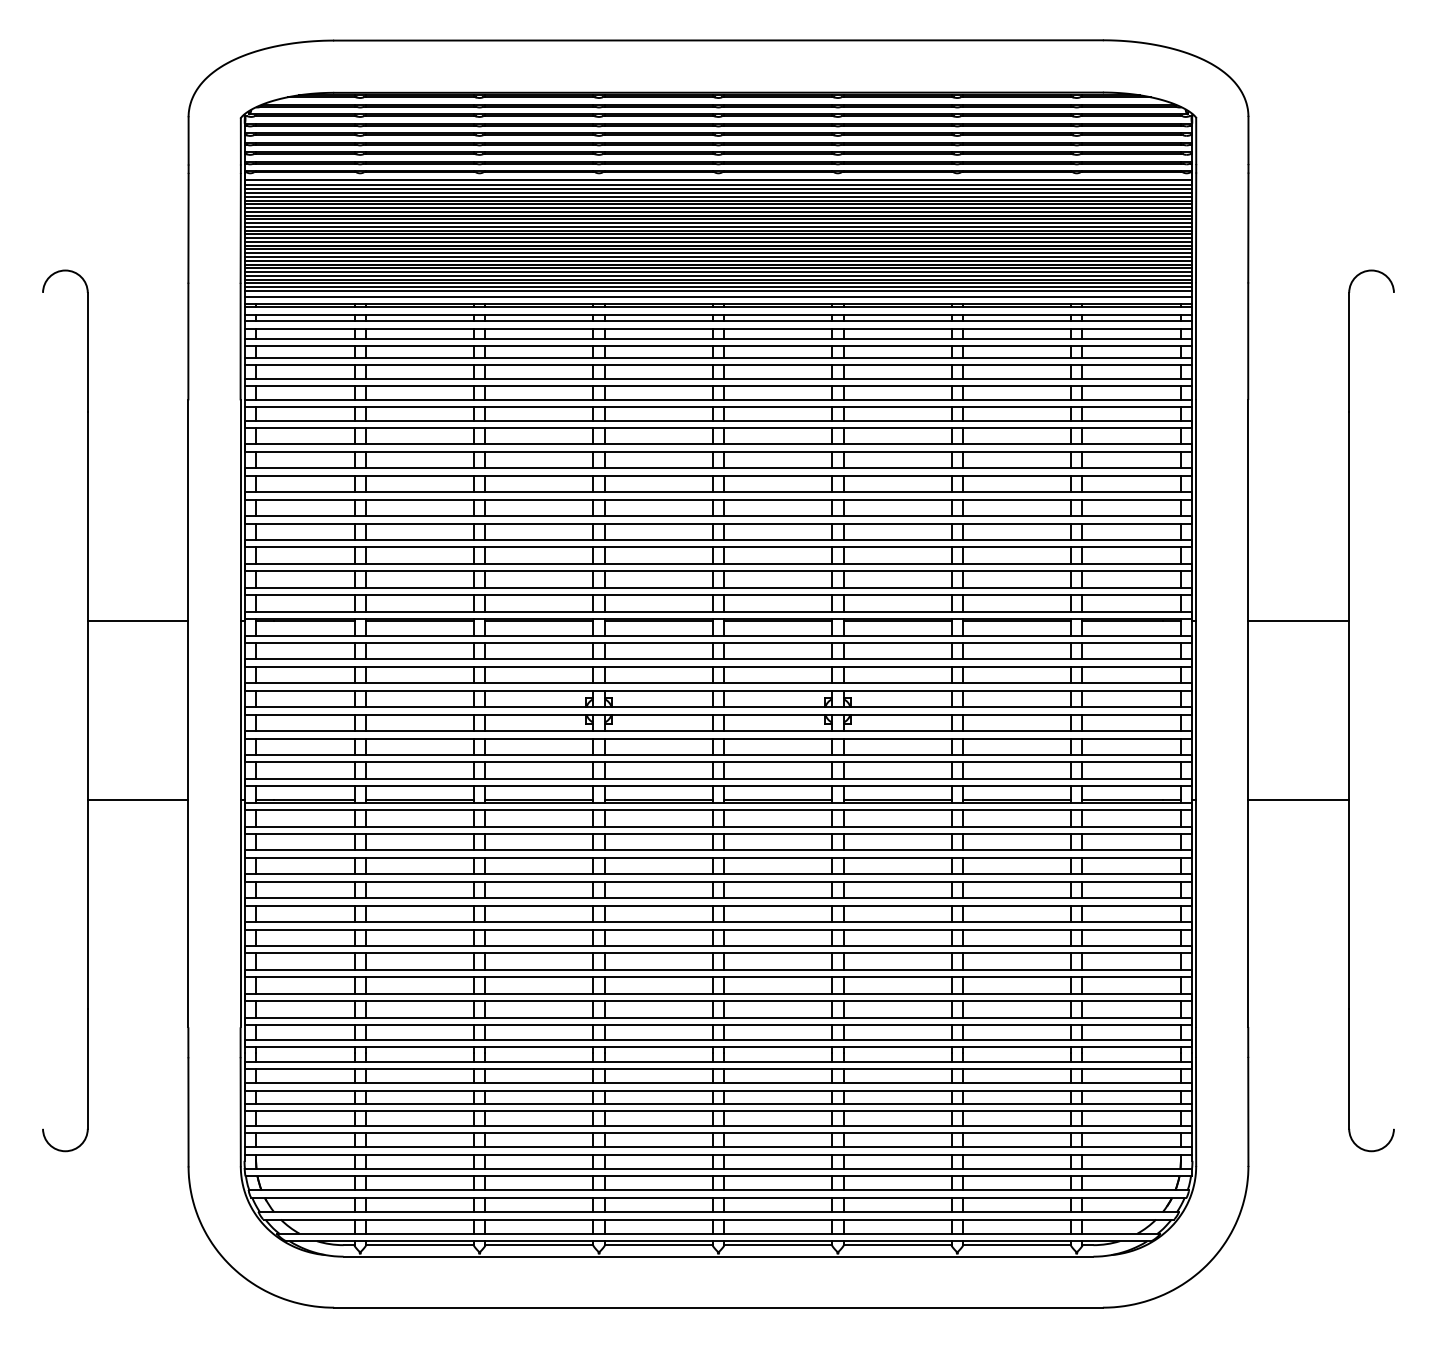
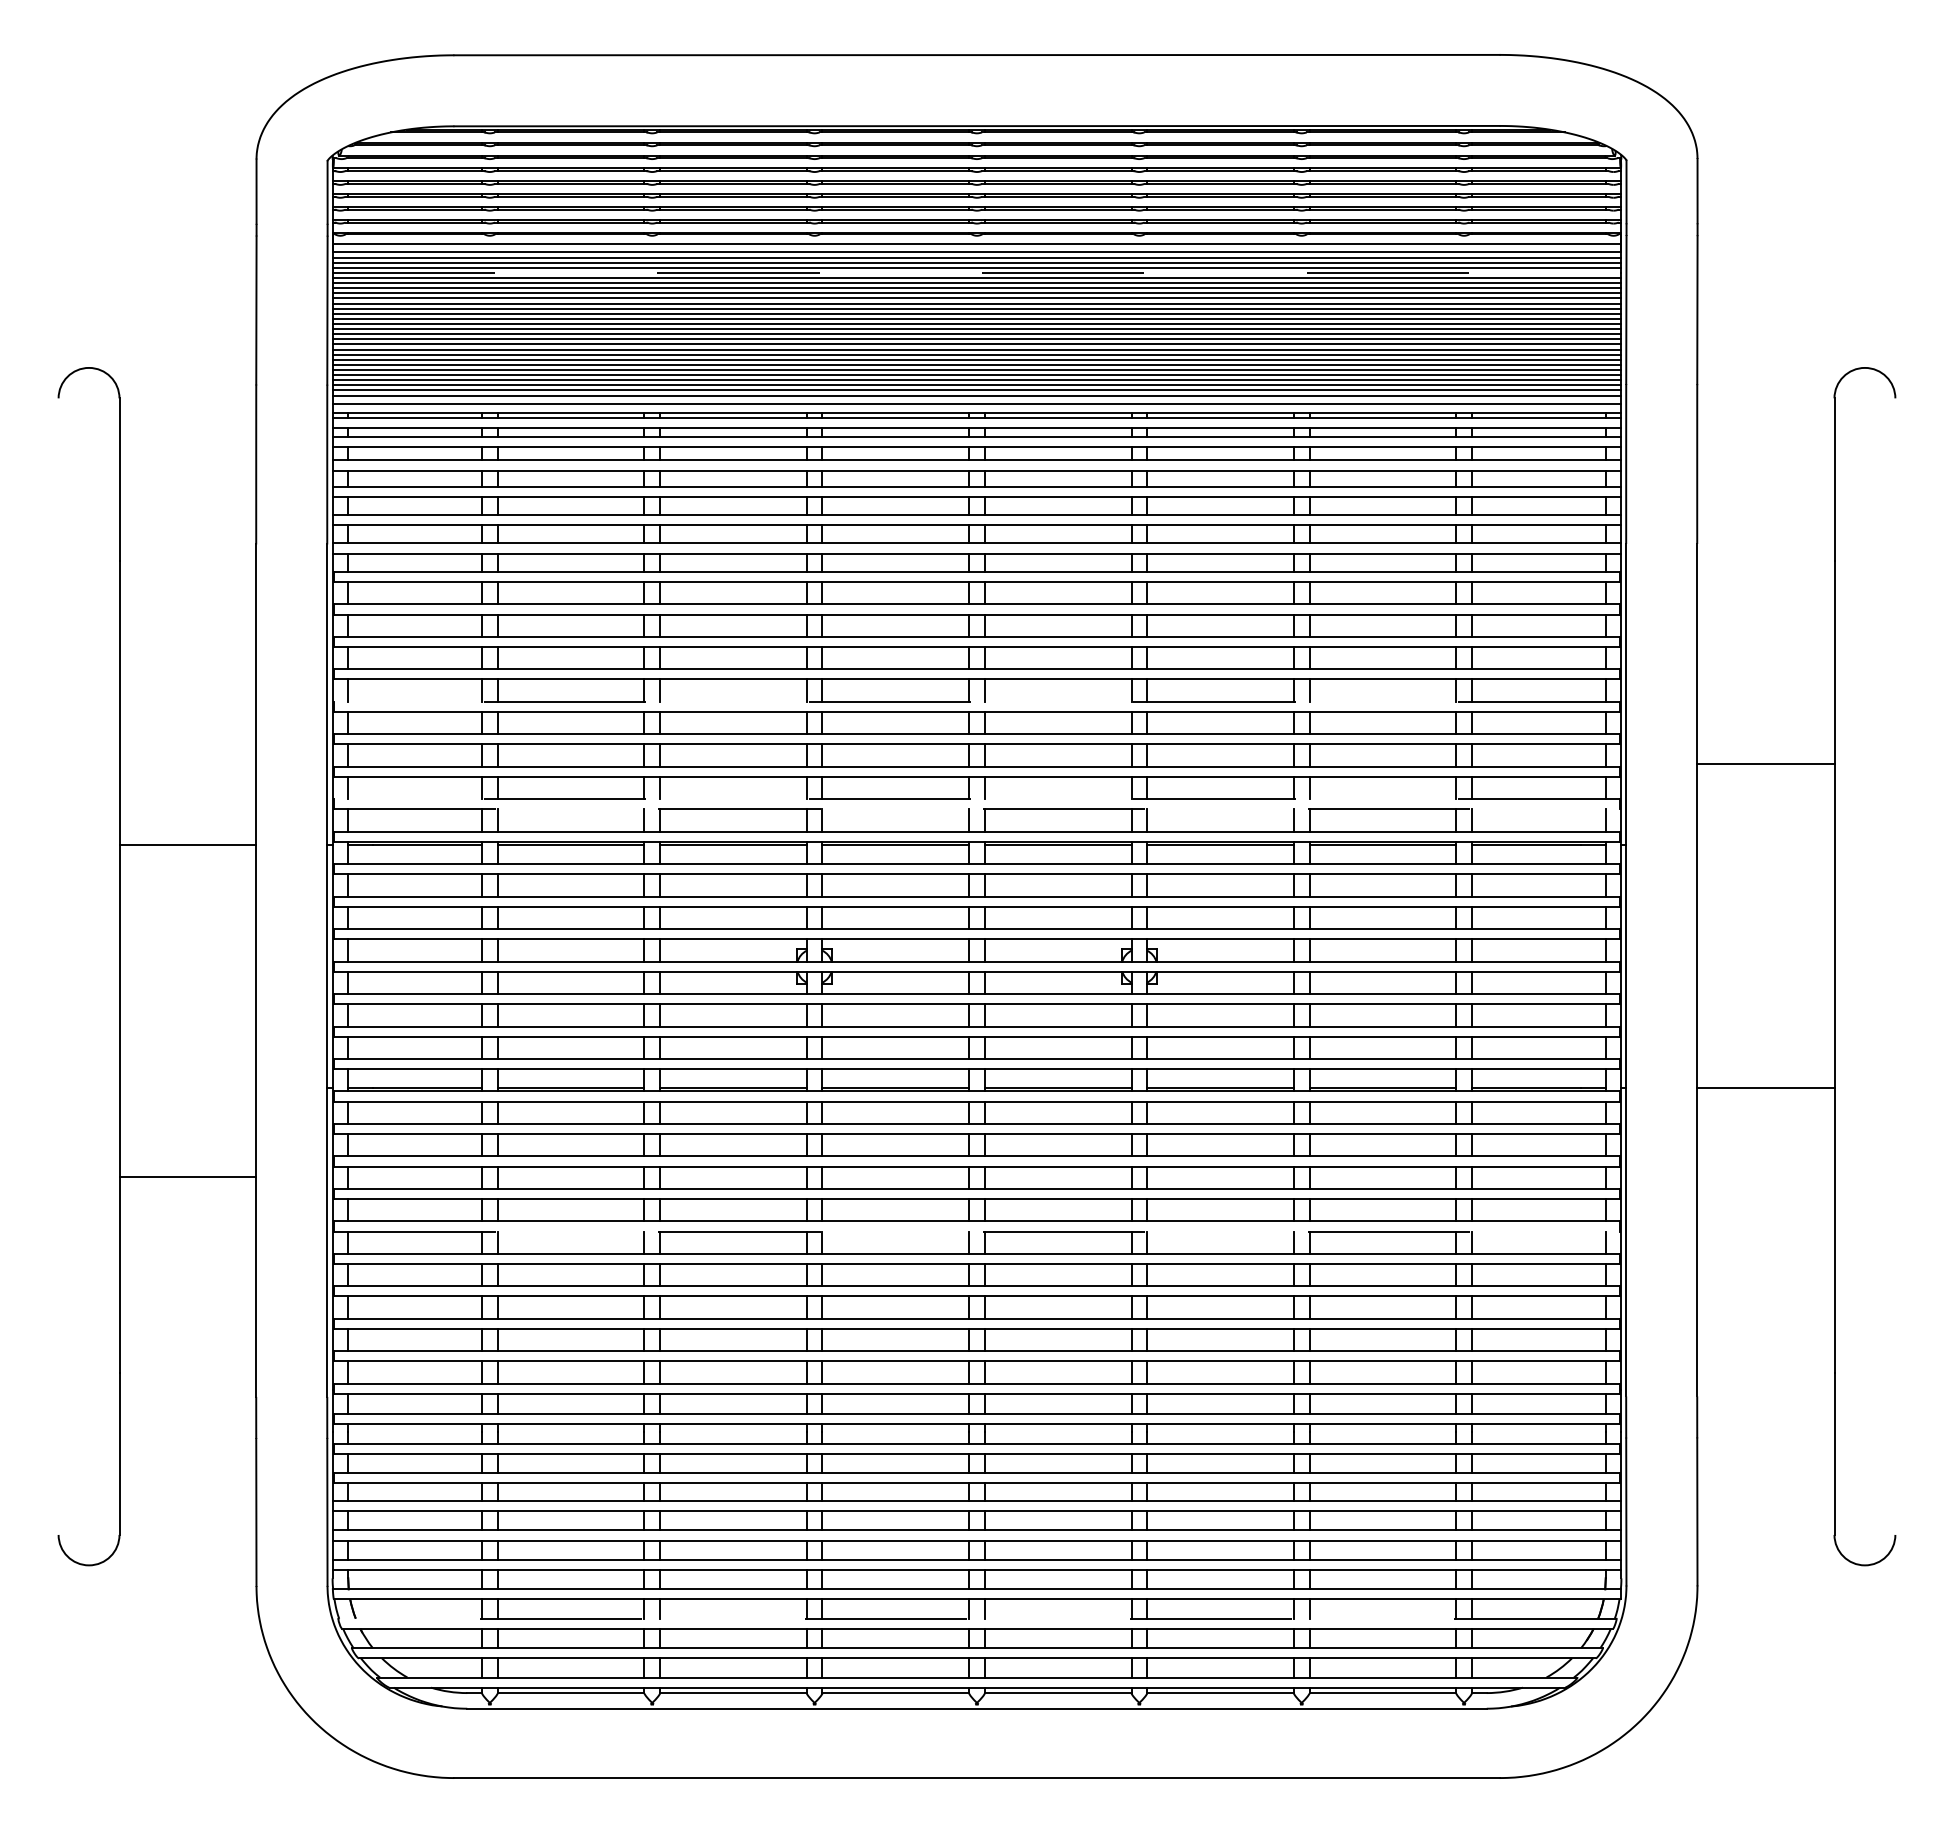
line: (718, 200) -> (977, 272), solid -> dashed
line: (718, 515) -> (976, 701), solid -> dashed
line: (718, 587) -> (976, 799), solid -> dashed
line: (718, 595) -> (977, 809), solid -> dashed
line: (1298, 621) -> (1765, 763), moved
line: (137, 800) -> (187, 1177), moved
line: (718, 905) -> (977, 1231), solid -> dashed
line: (718, 1190) -> (977, 1618), solid -> dashed

